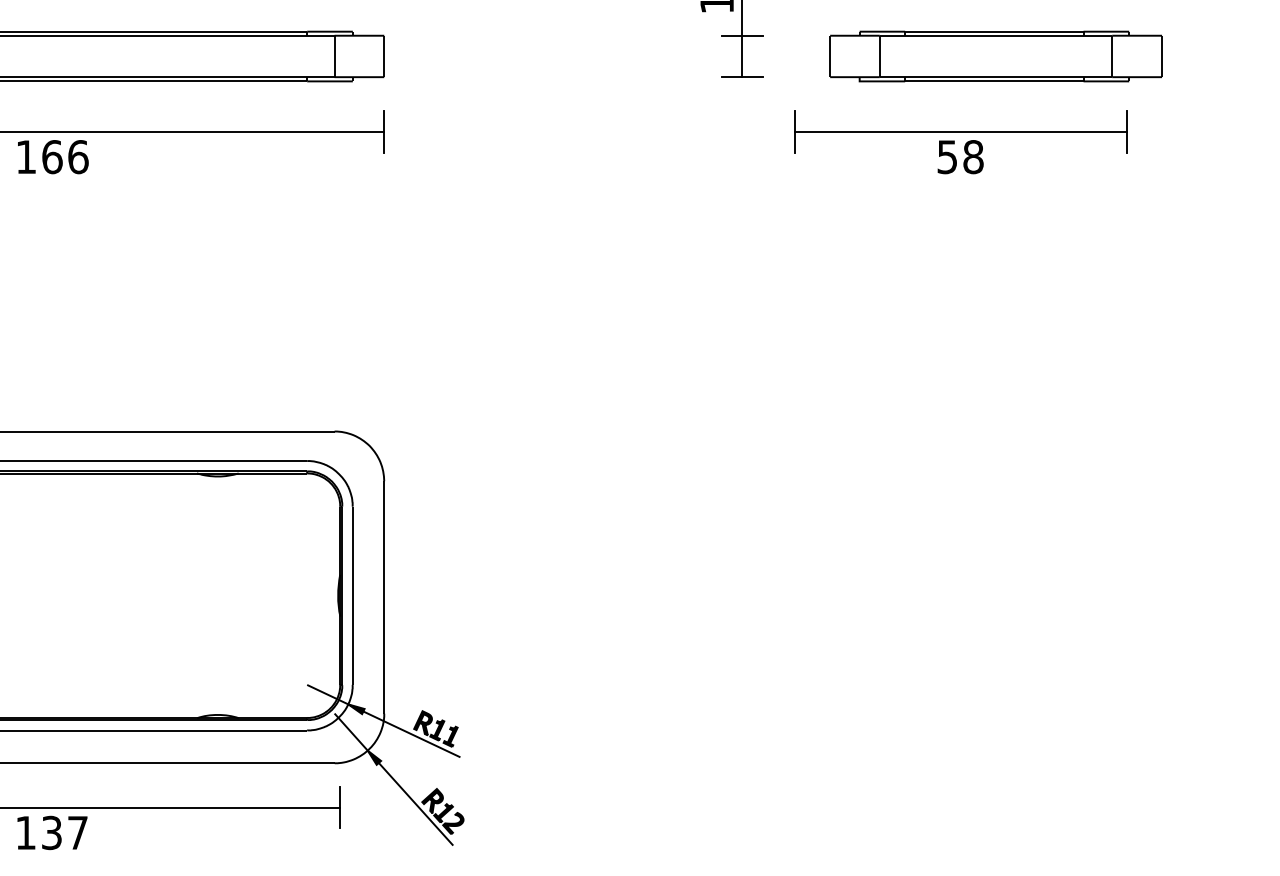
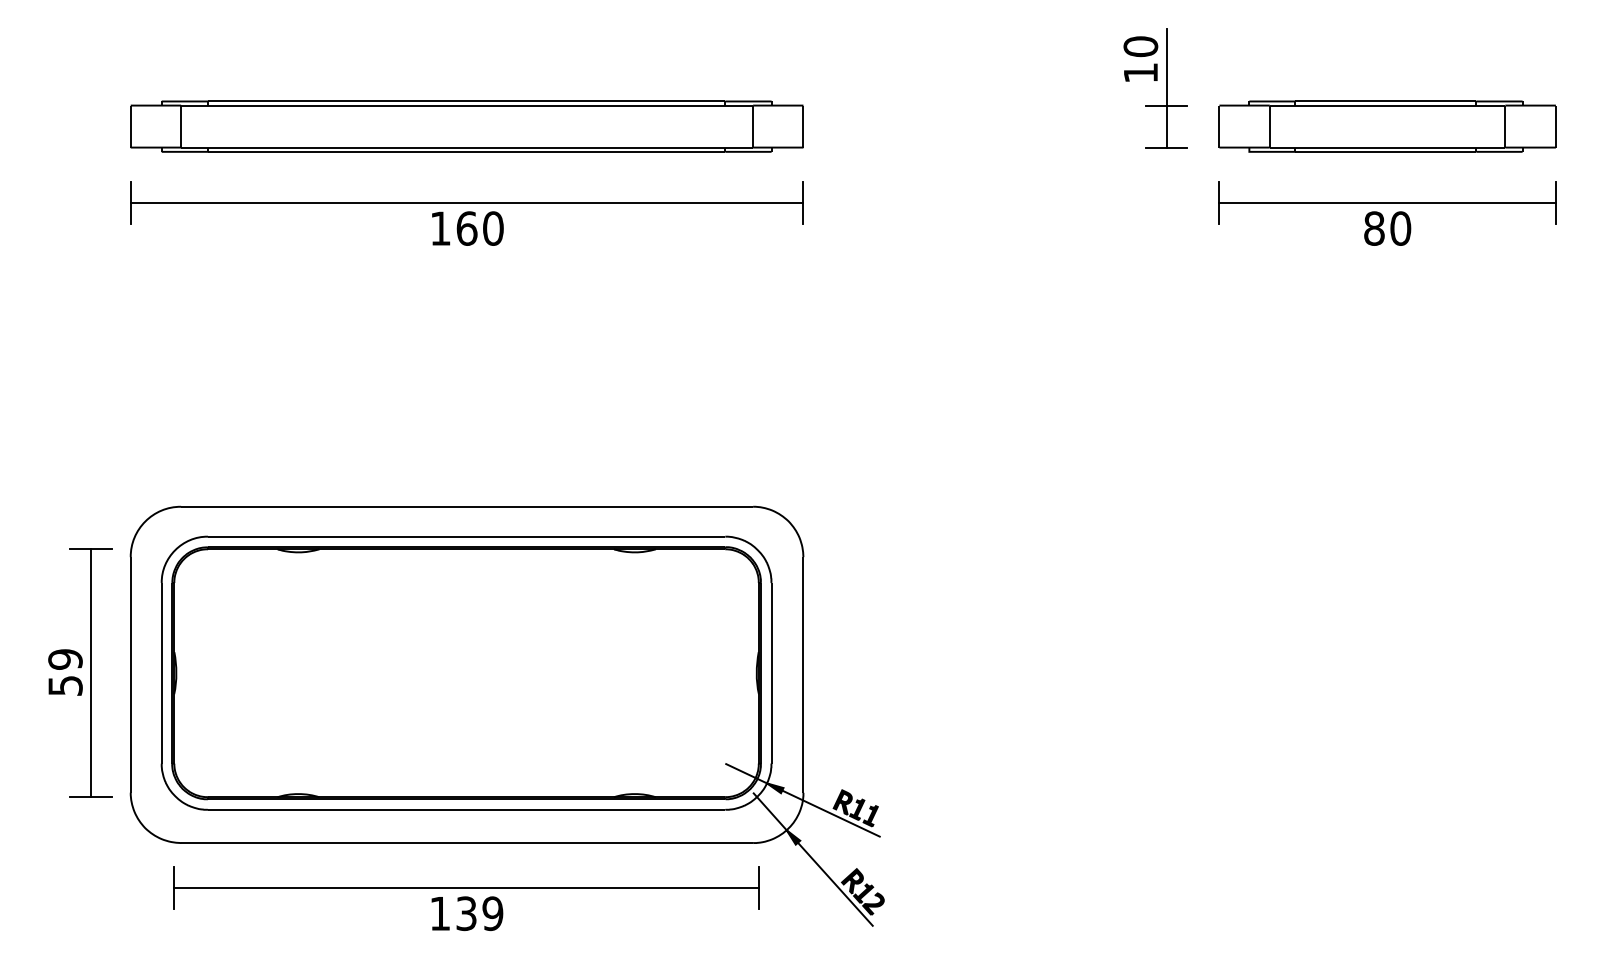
part: (995, 56) -> (1387, 126), moved
text: (78, 157) -> (493, 228), 166 -> 160
text: (960, 157) -> (1387, 228), 58 -> 80
text: (77, 832) -> (492, 913), 137 -> 139

